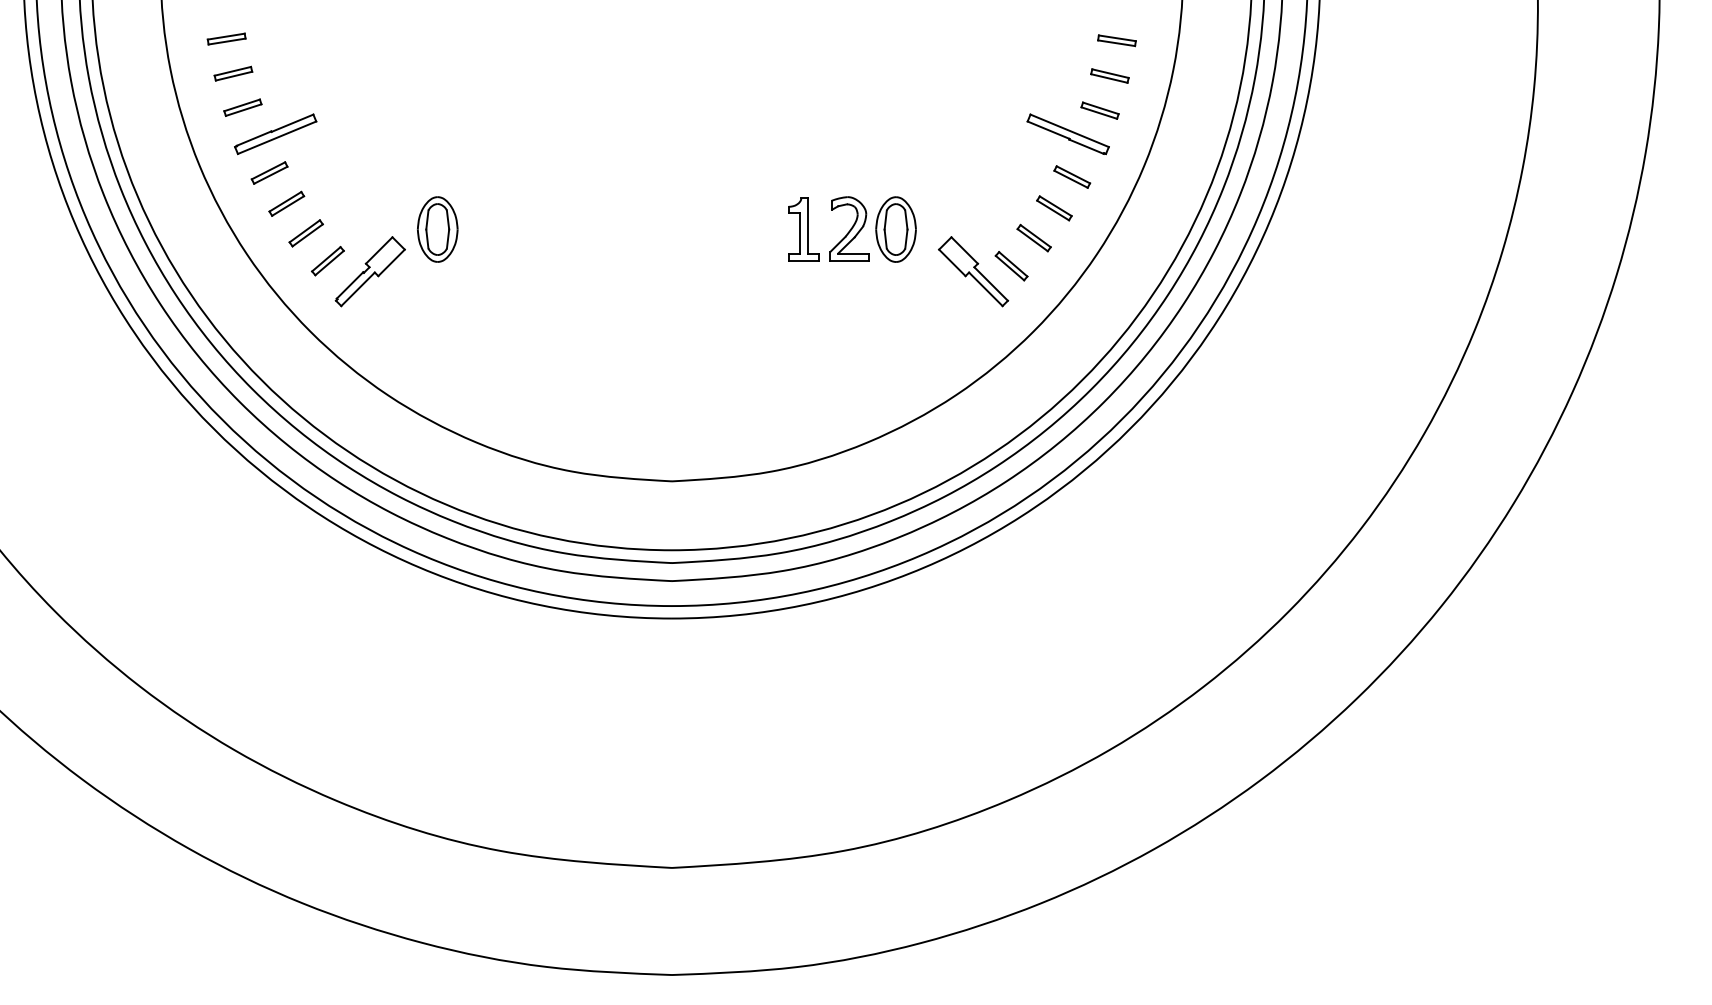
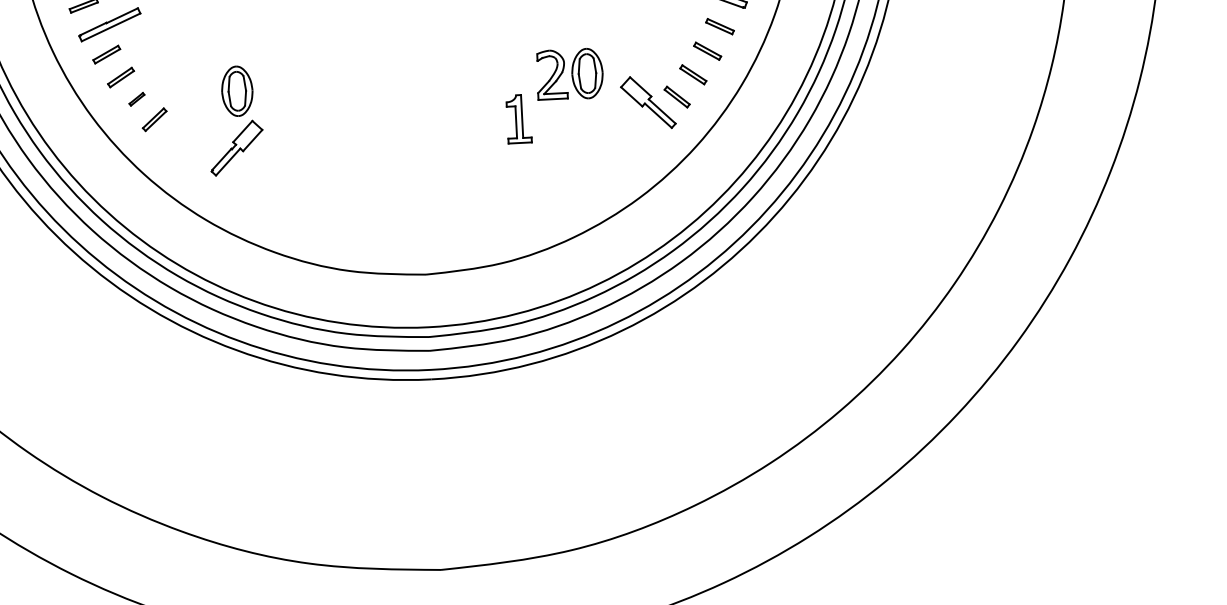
part: (803, 229) -> (518, 119), moved
part: (305, 233) -> (136, 99), size x0.6
part: (369, 271) -> (236, 148), moved

